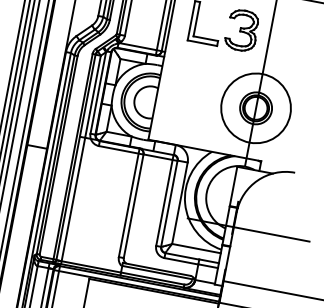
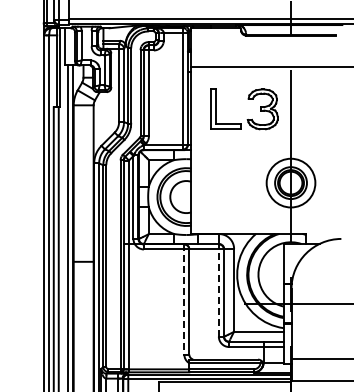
circle: (255, 107) -> (290, 182), size x0.7
line: (164, 200) -> (218, 290), solid -> dashed
line: (129, 203) -> (184, 300), solid -> dashed

